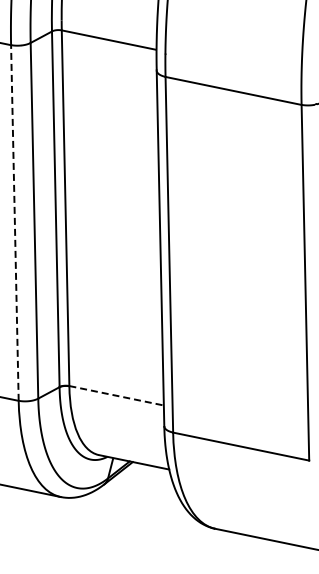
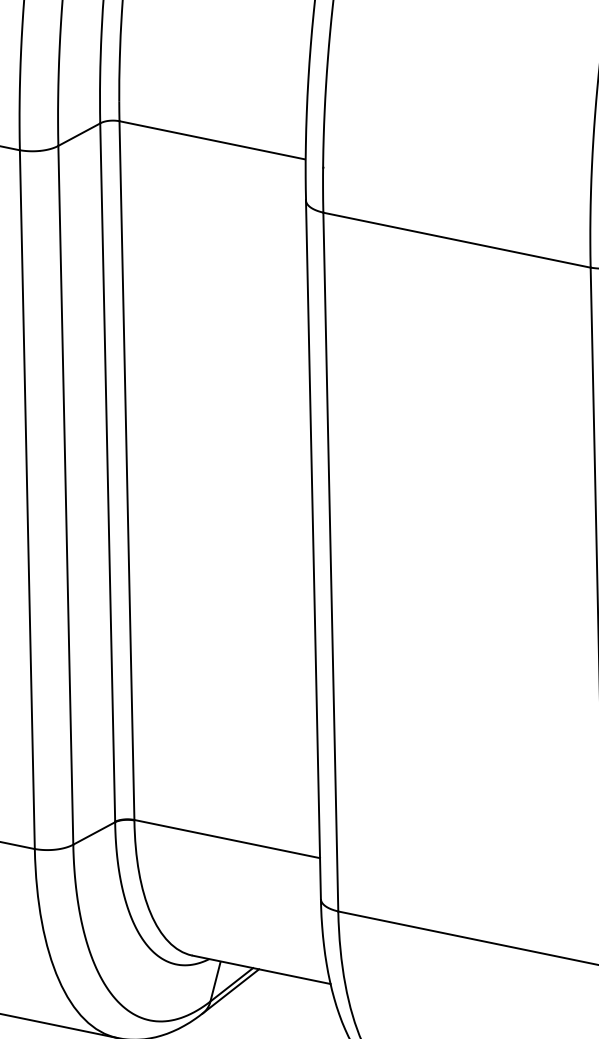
line: (14, 223) -> (26, 500), dashed -> solid
line: (117, 395) -> (228, 838), dashed -> solid

